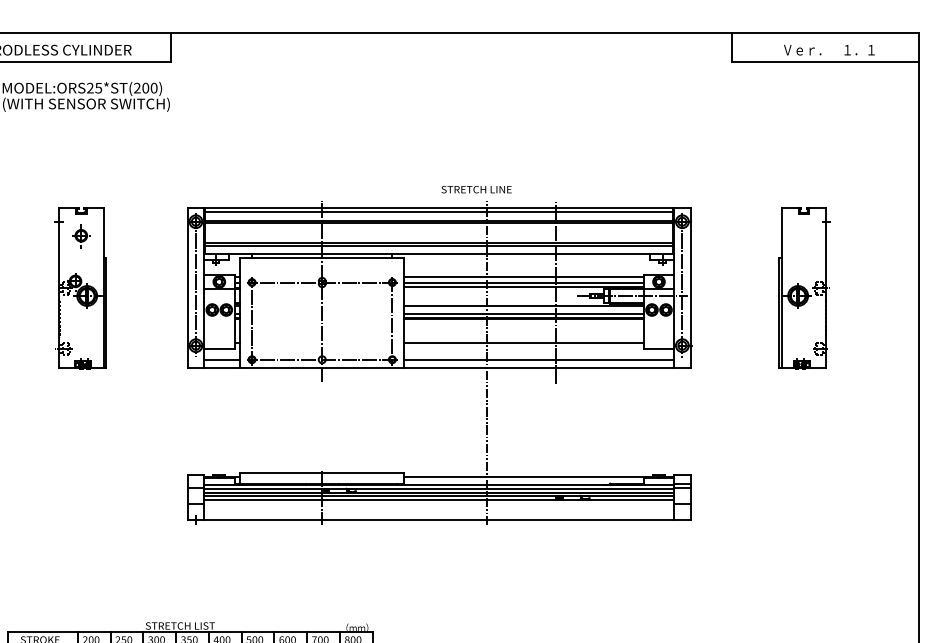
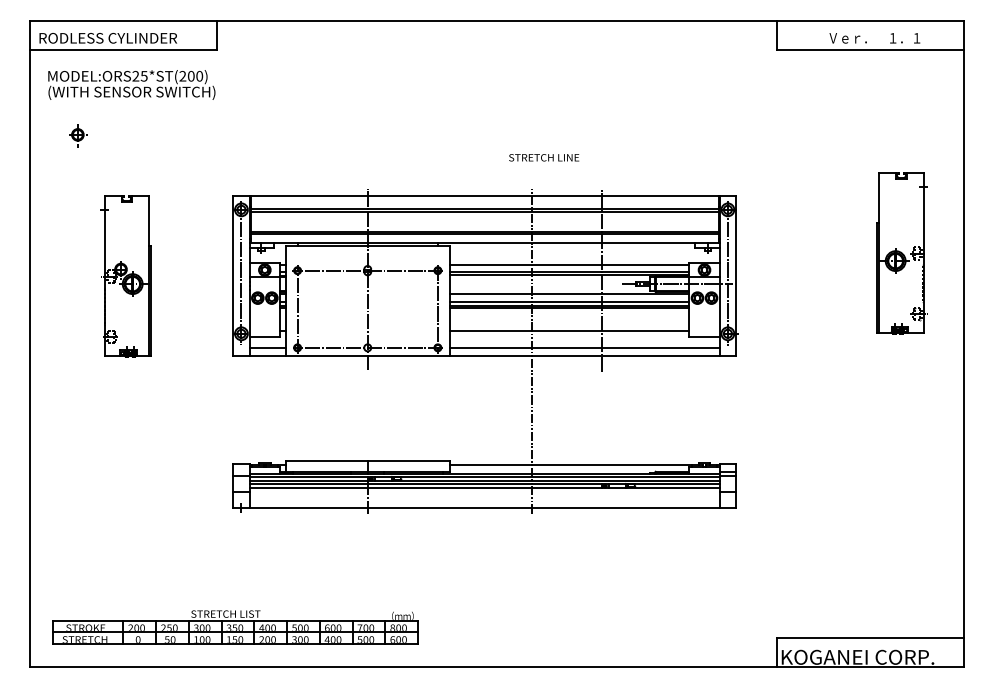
text: (476, 189) -> (544, 157), moved
line: (438, 212) -> (484, 200), removed
part: (81, 236) -> (78, 135), moved
part: (803, 288) -> (901, 253), moved

